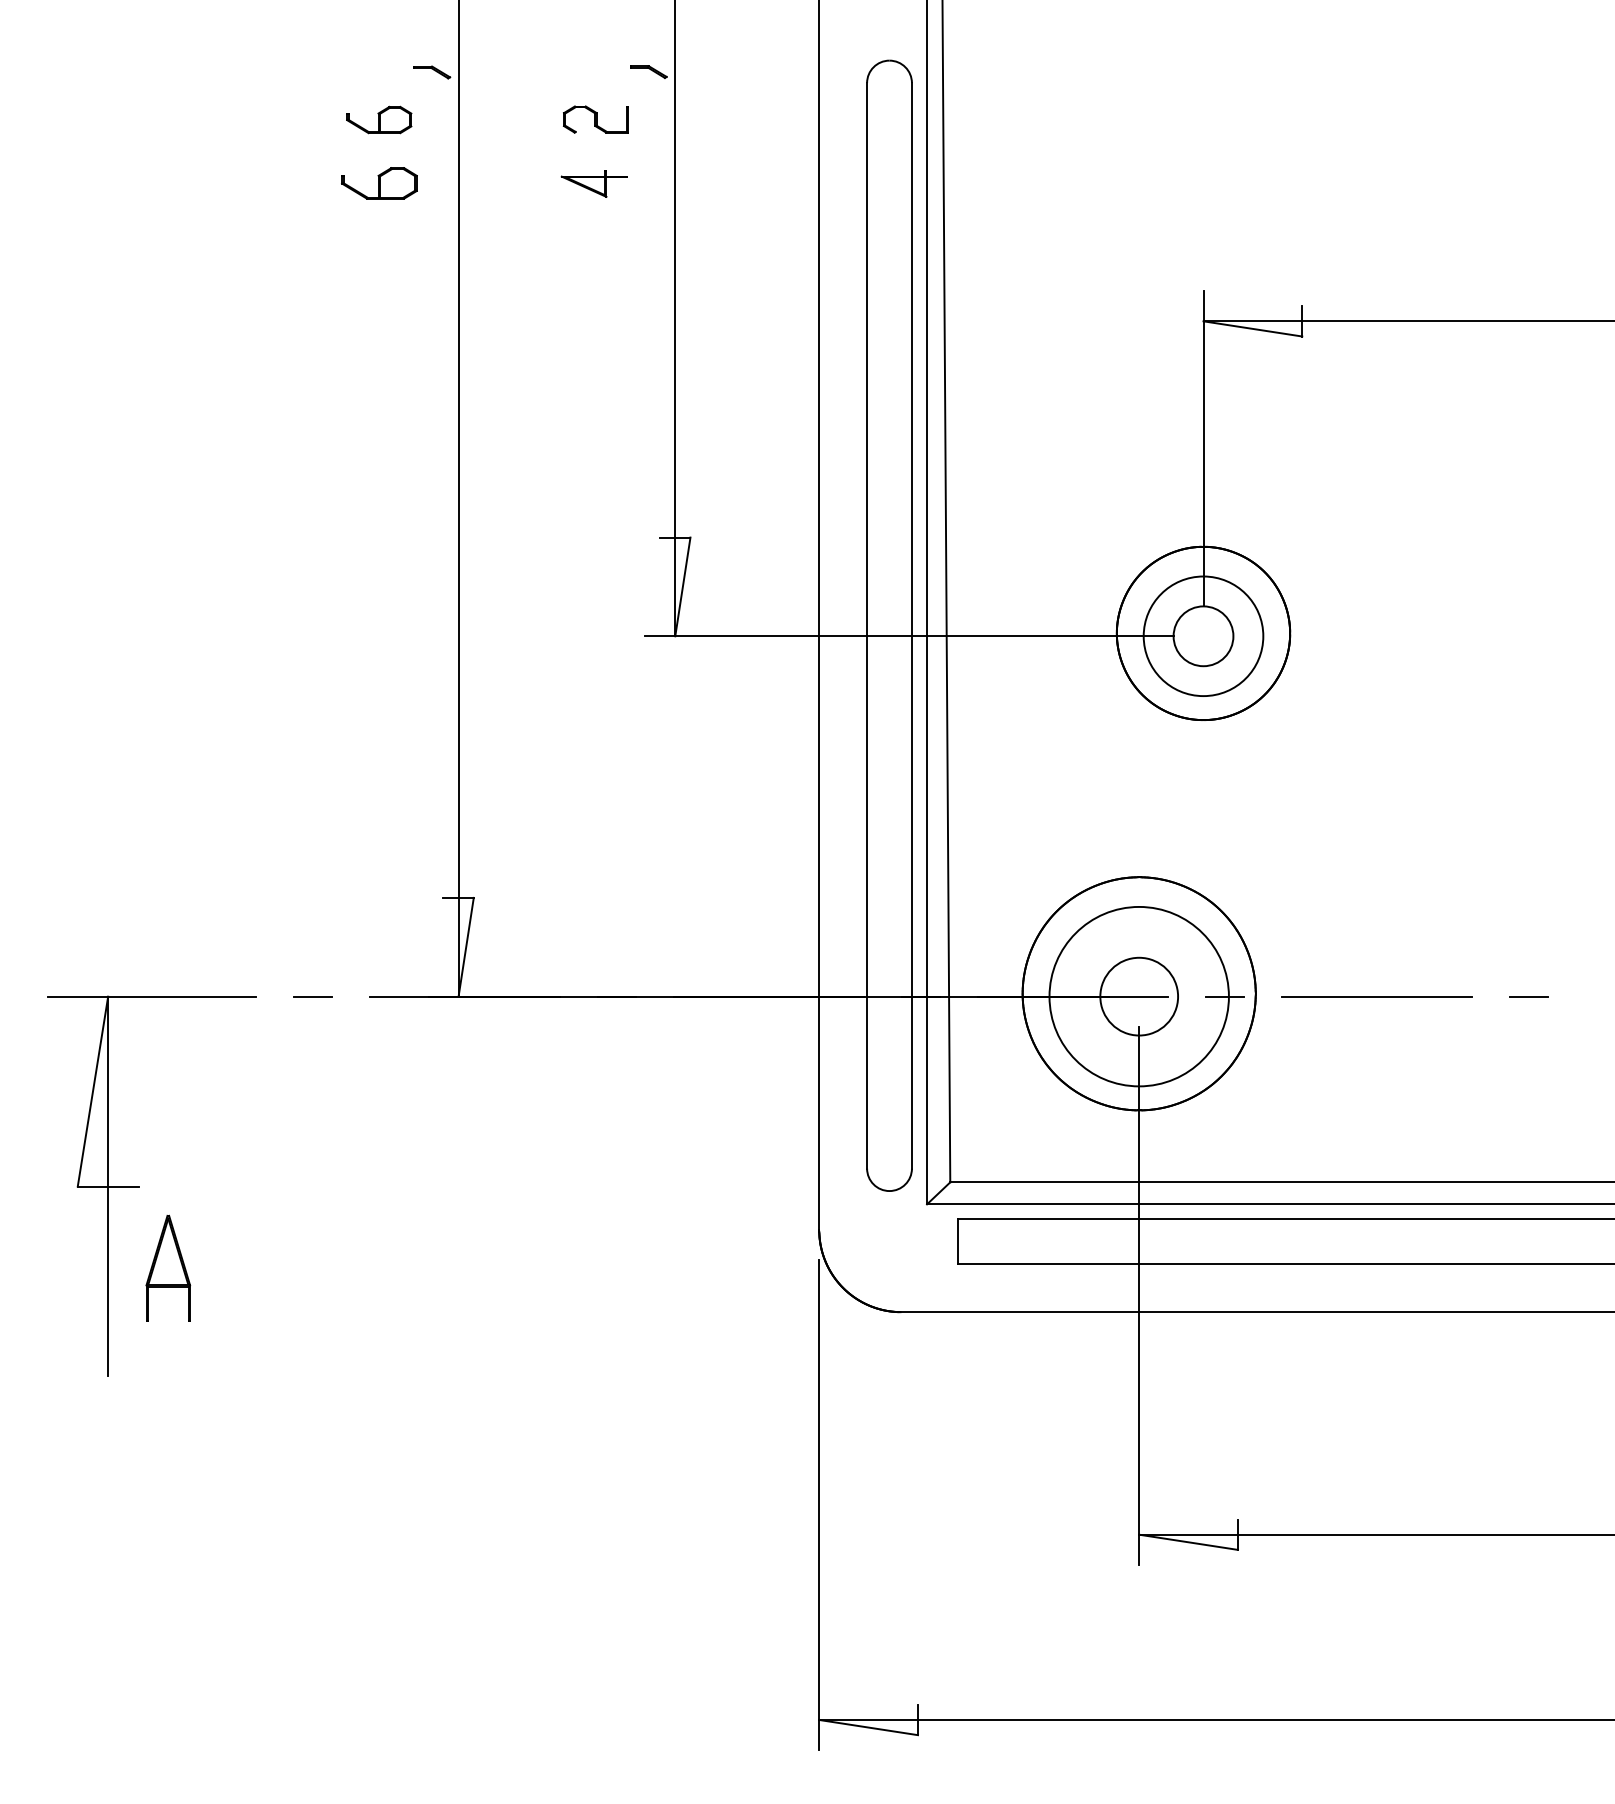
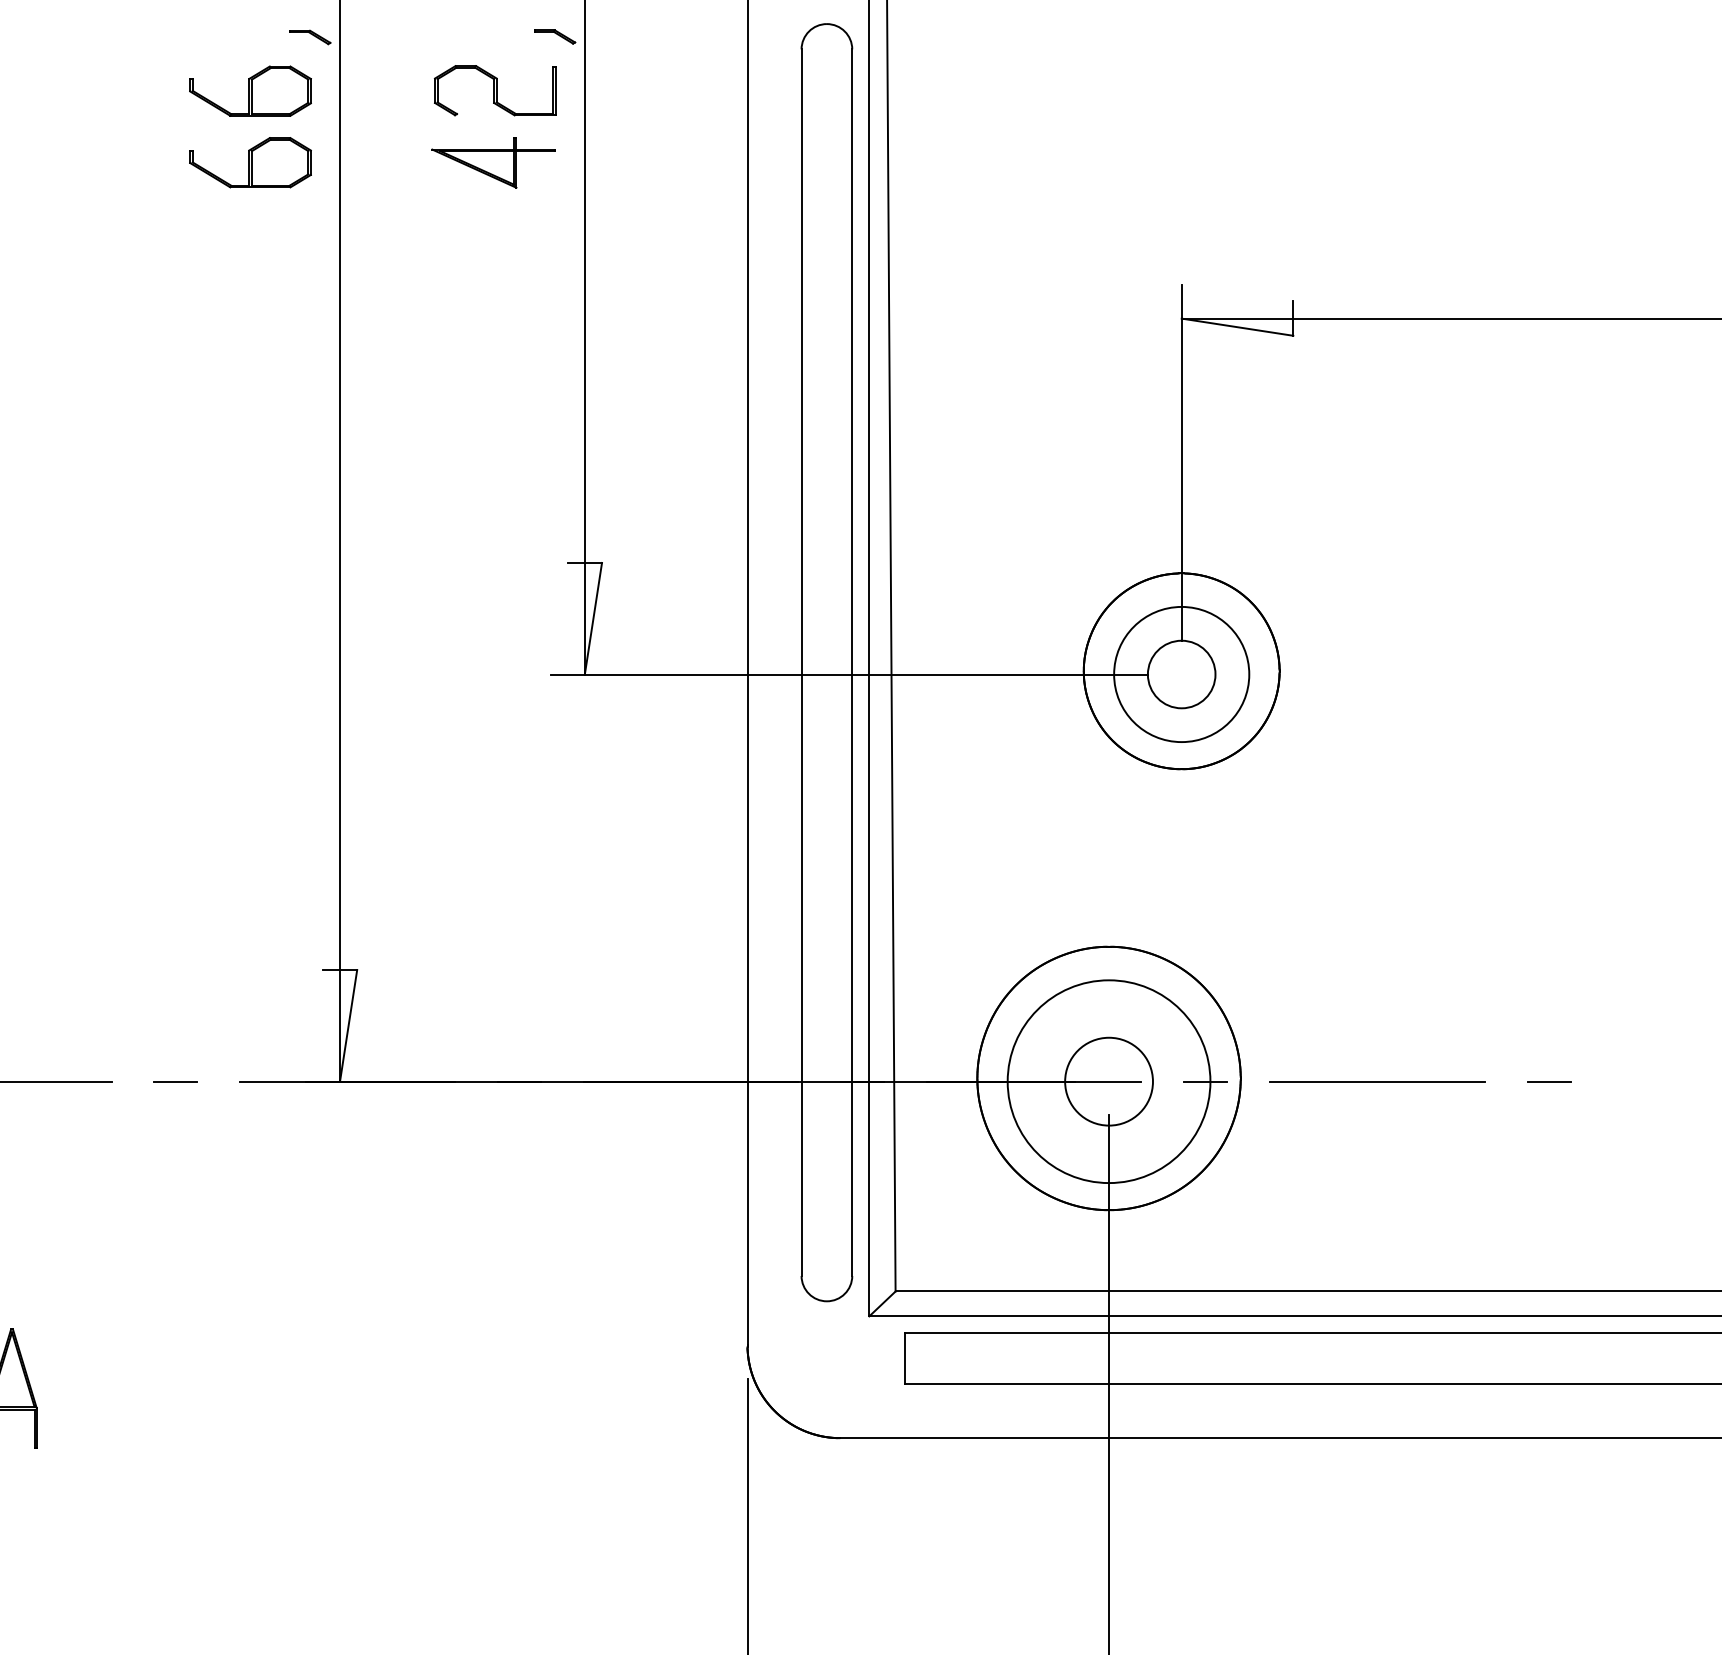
part: (378, 119) -> (249, 90), size x1.67
part: (595, 119) -> (494, 90), size x1.67
part: (379, 183) -> (250, 162), size x1.43
part: (593, 183) -> (492, 162), size x1.67

